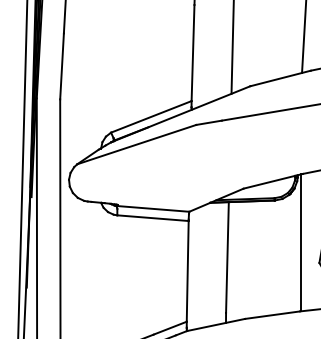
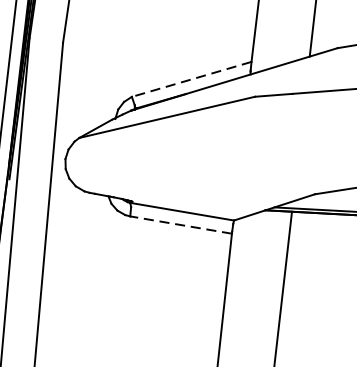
line: (150, 117) -> (190, 80), solid -> dashed
line: (153, 218) -> (181, 225), solid -> dashed

